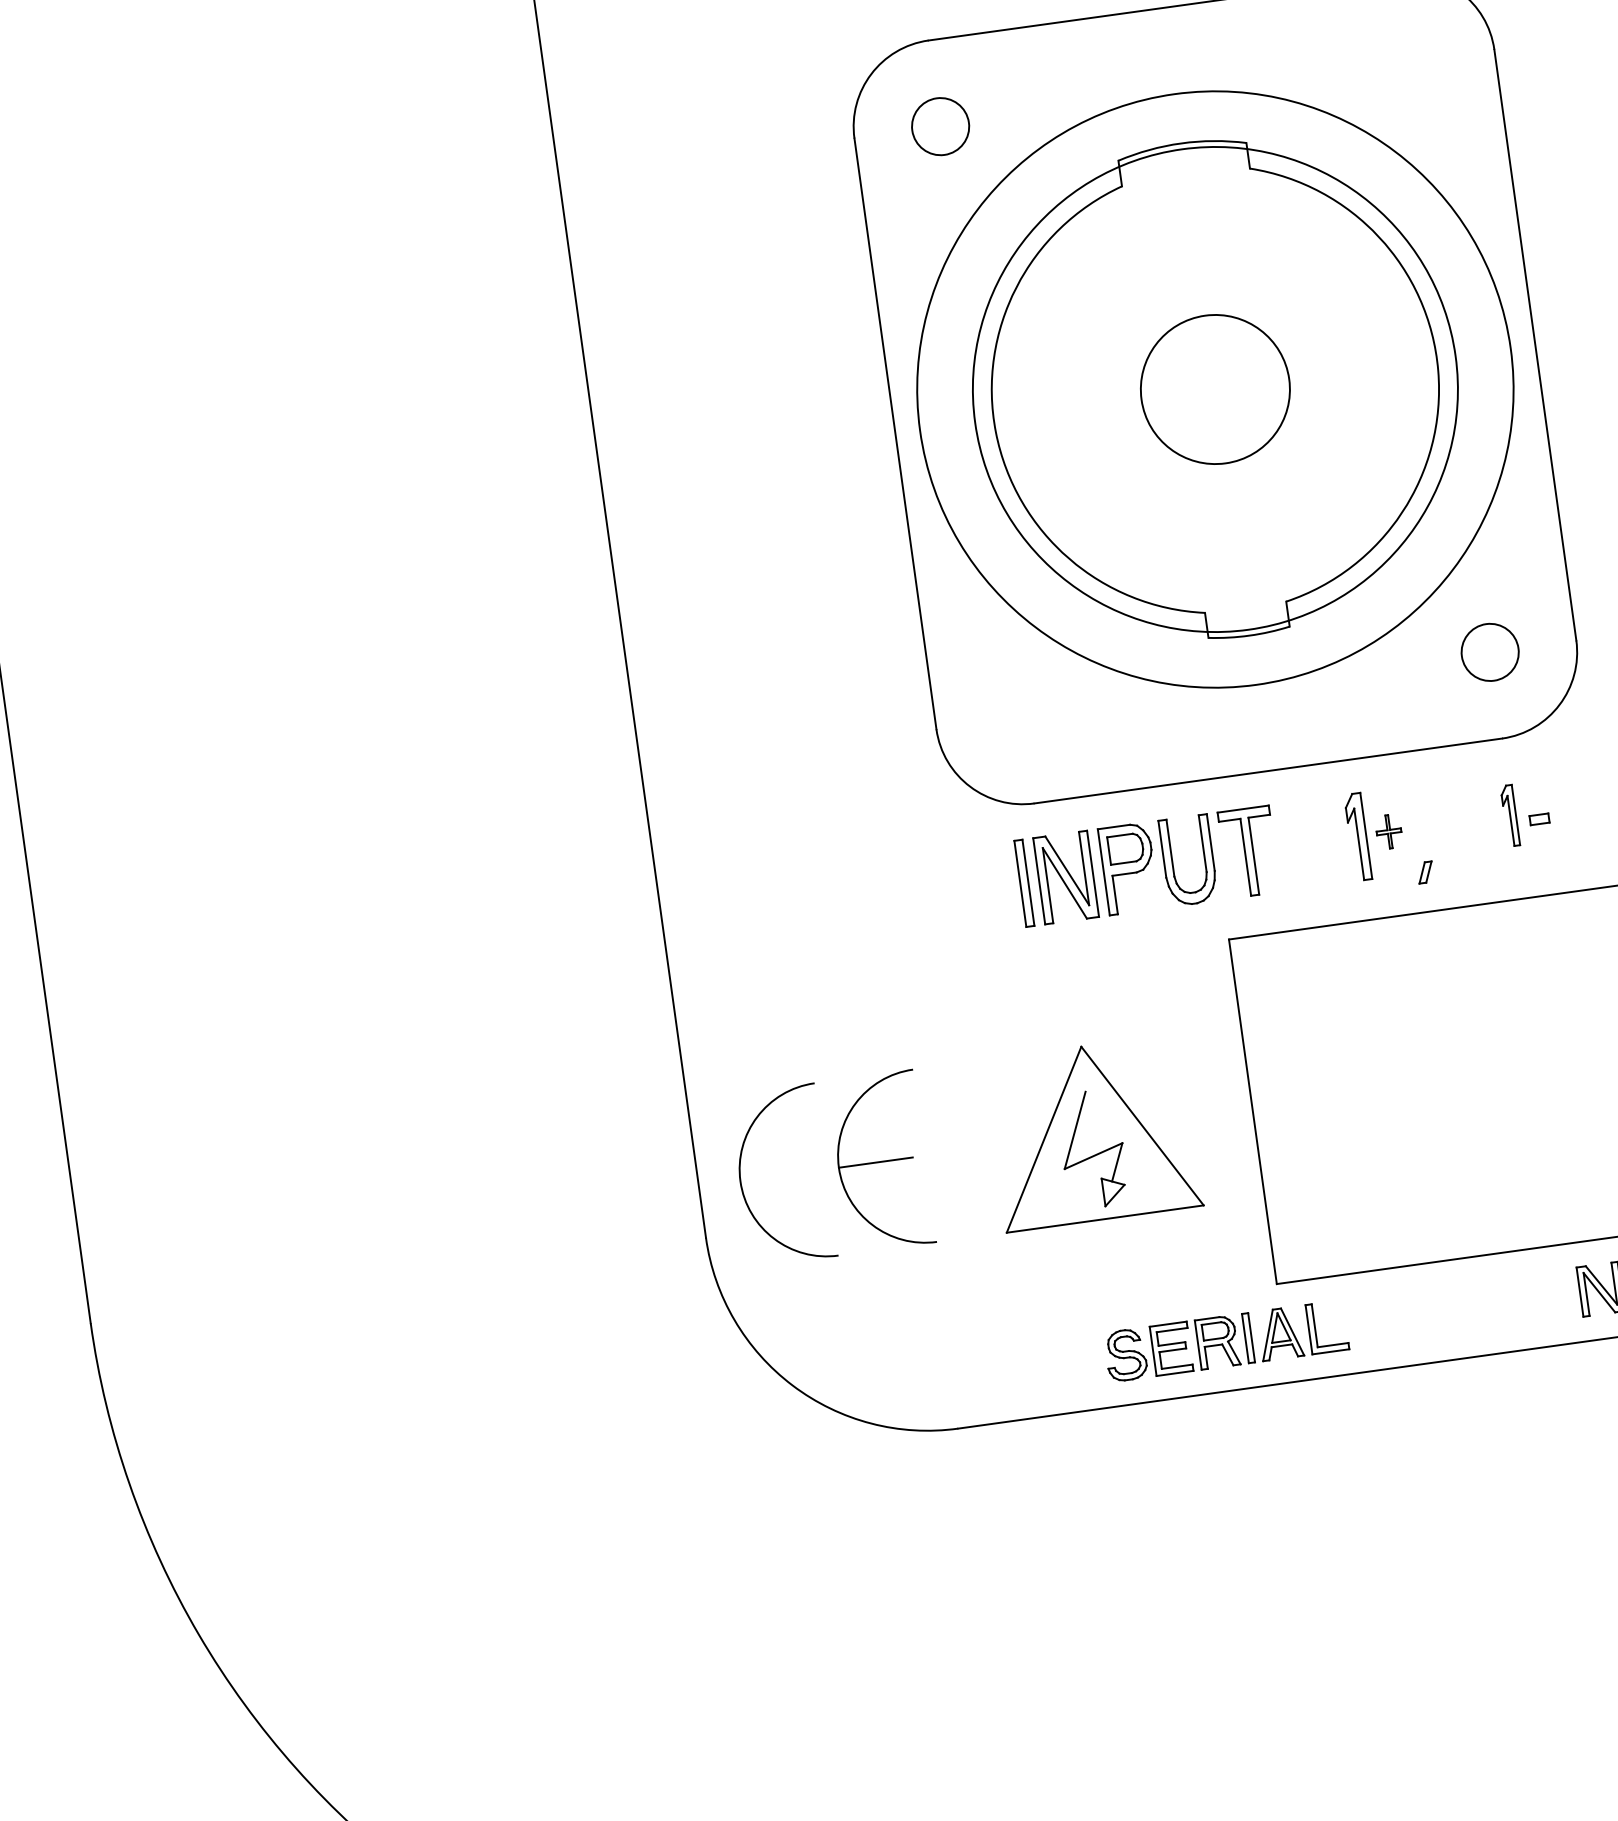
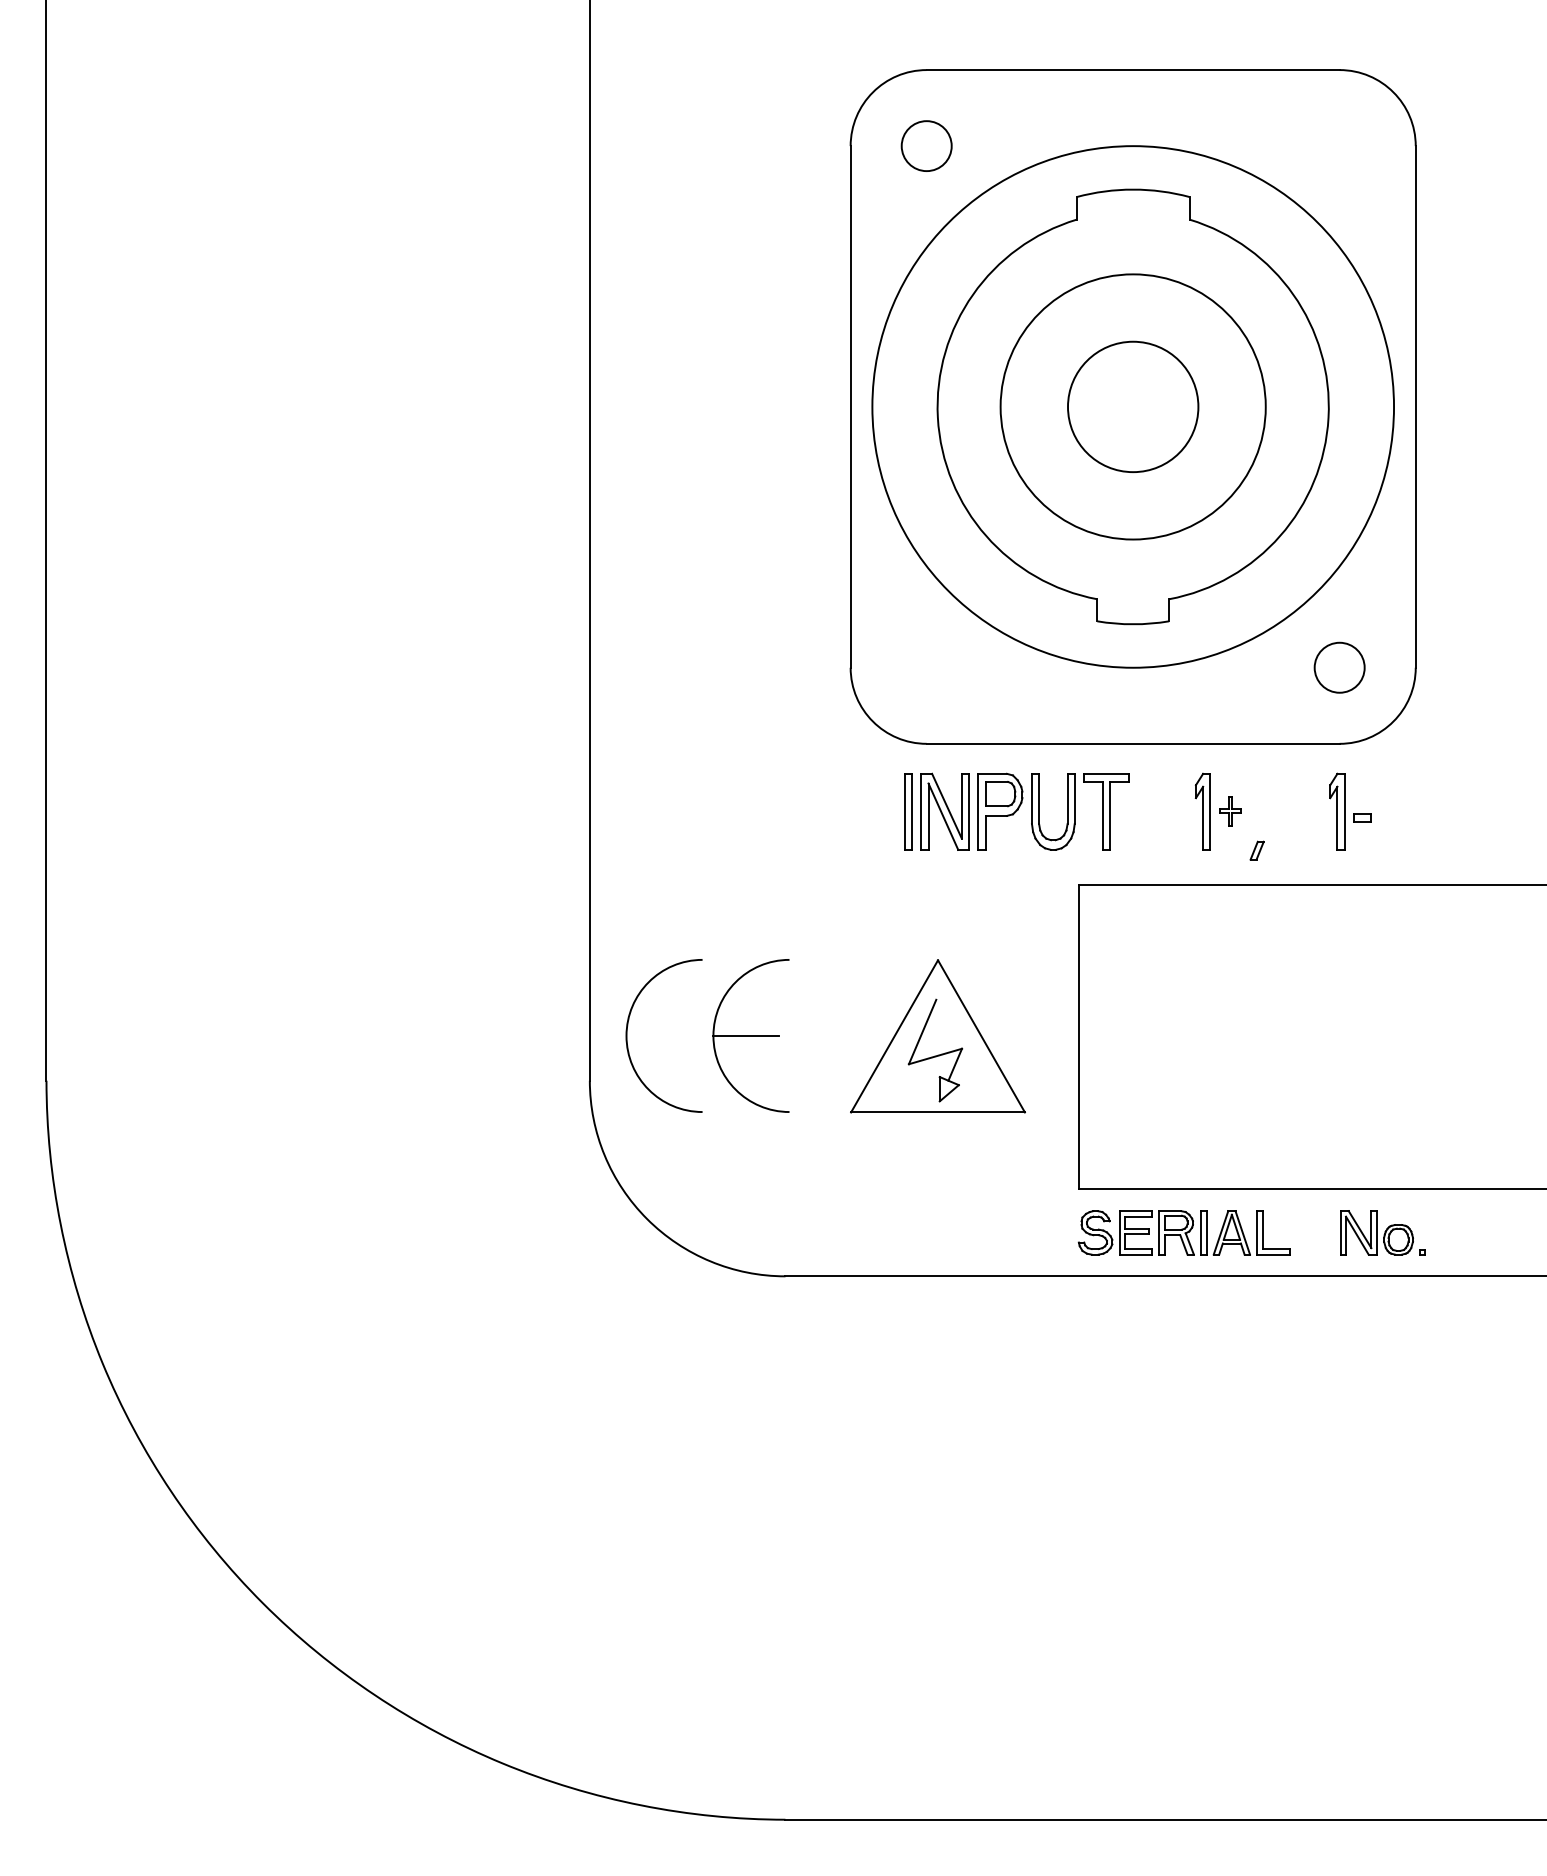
circle: (1214, 389) -> (1132, 406), size x0.62
part: (1510, 815) -> (1337, 811), size x1.43
part: (1225, 1340) -> (1183, 1232), moved

